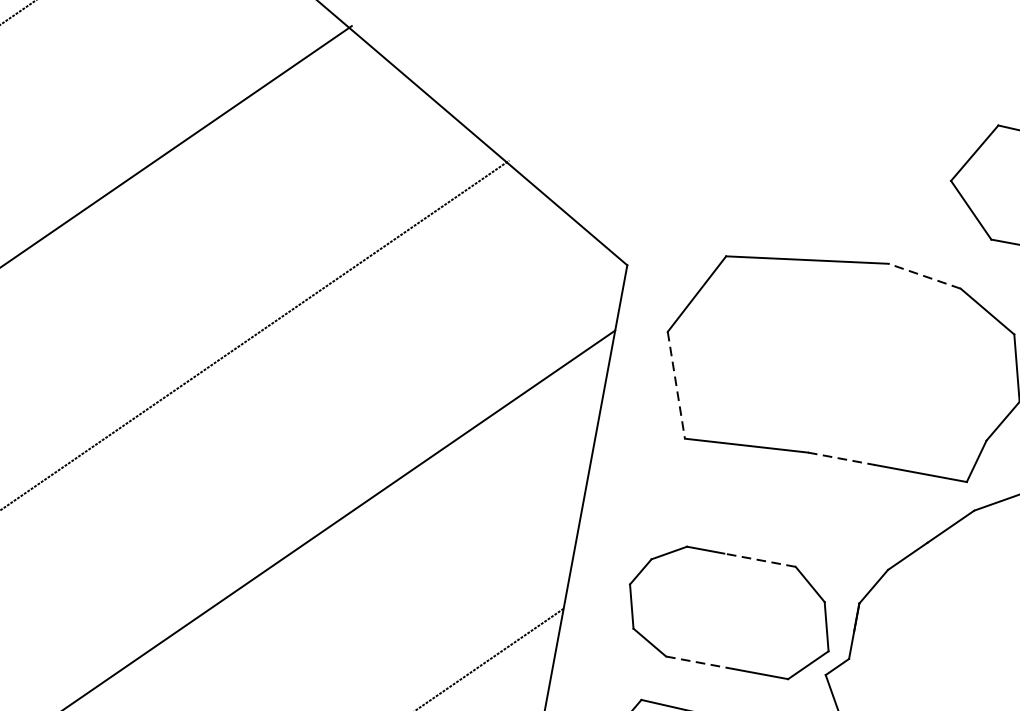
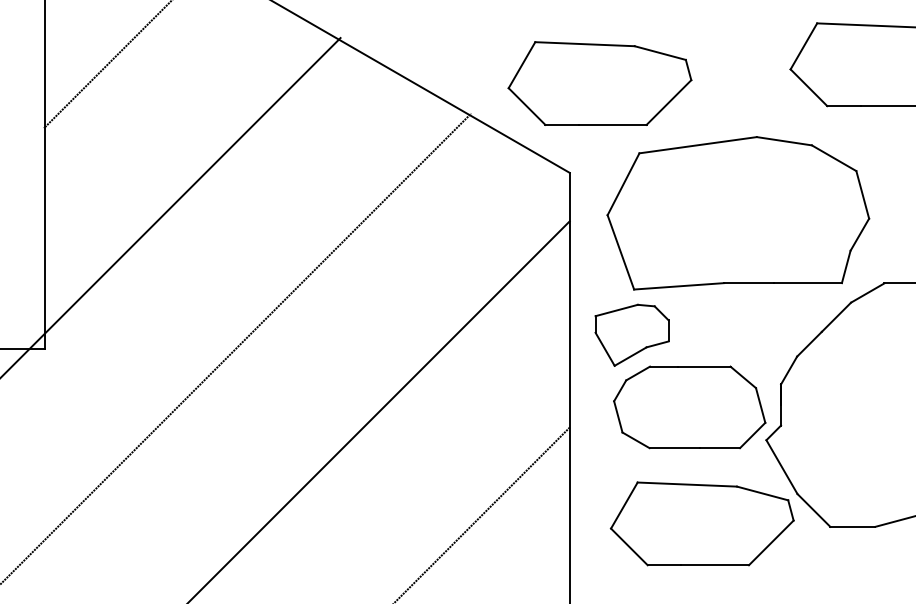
part: (689, 152) -> (599, 83), added
line: (924, 276) -> (784, 141), dashed -> solid
line: (677, 385) -> (621, 252), dashed -> solid
line: (842, 459) -> (749, 283), dashed -> solid
part: (670, 498) -> (631, 334), added
line: (759, 559) -> (703, 366), dashed -> solid
line: (701, 663) -> (675, 448), dashed -> solid

